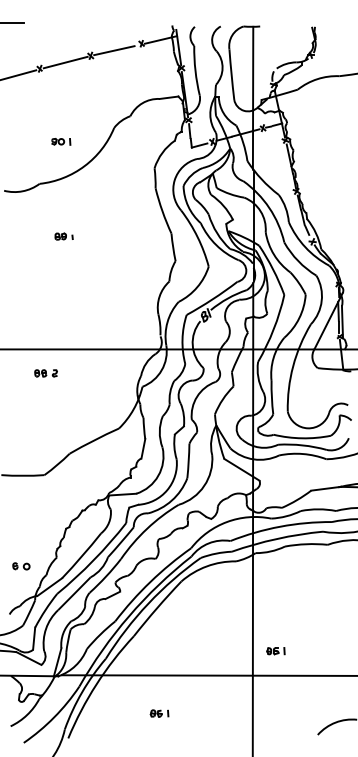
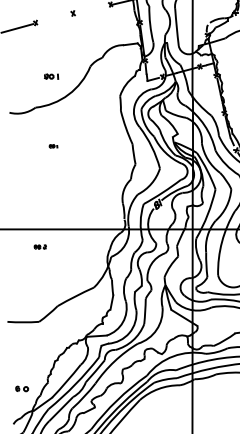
line: (114, 50) -> (90, 9), removed
line: (65, 62) -> (54, 18), removed
part: (63, 236) -> (53, 146), size x0.6
part: (45, 373) -> (39, 247), size x0.7

